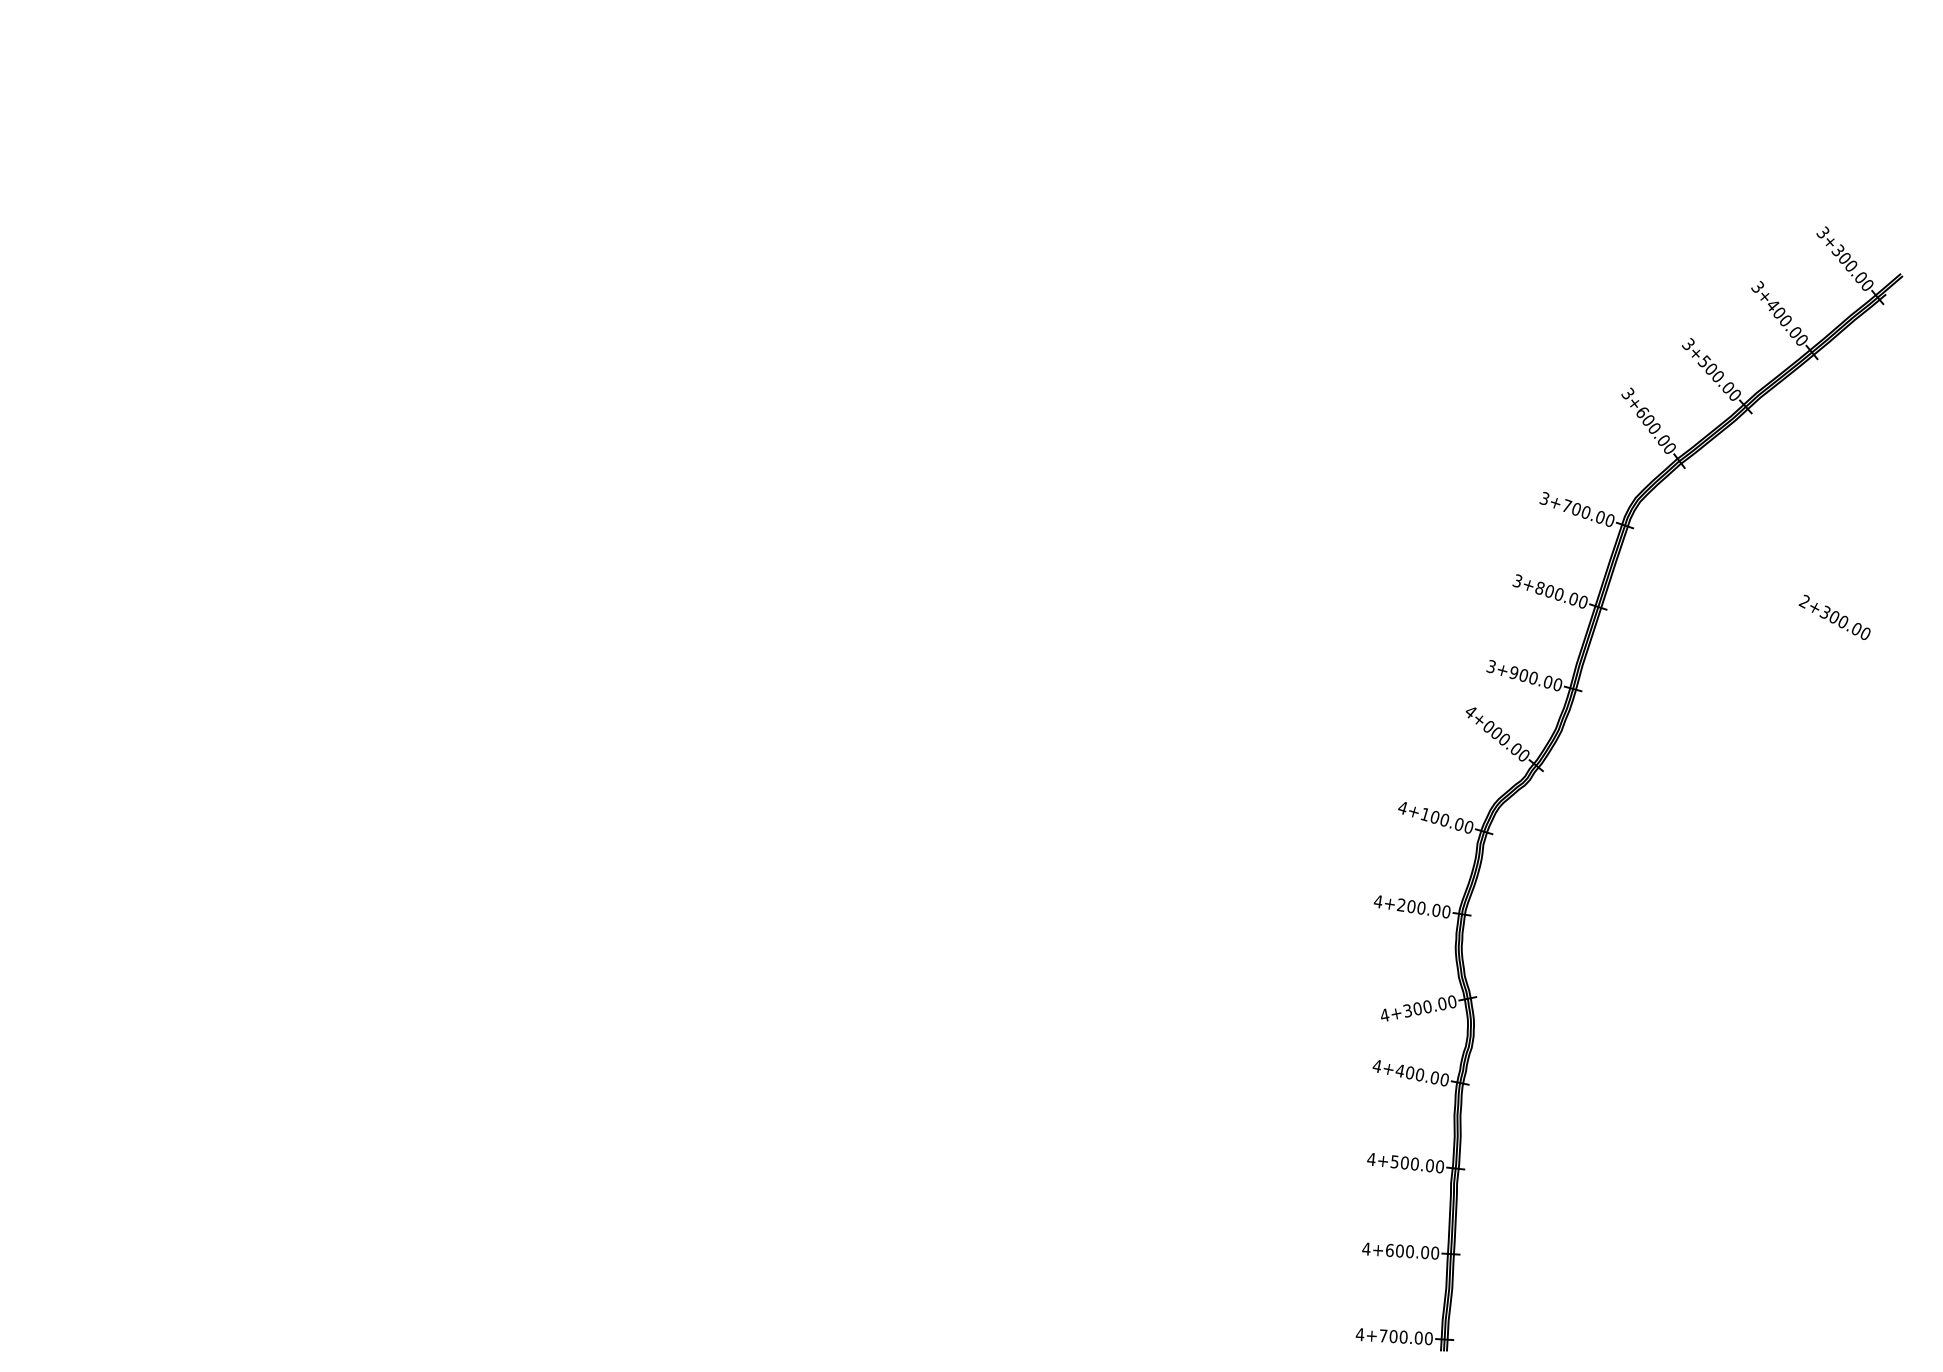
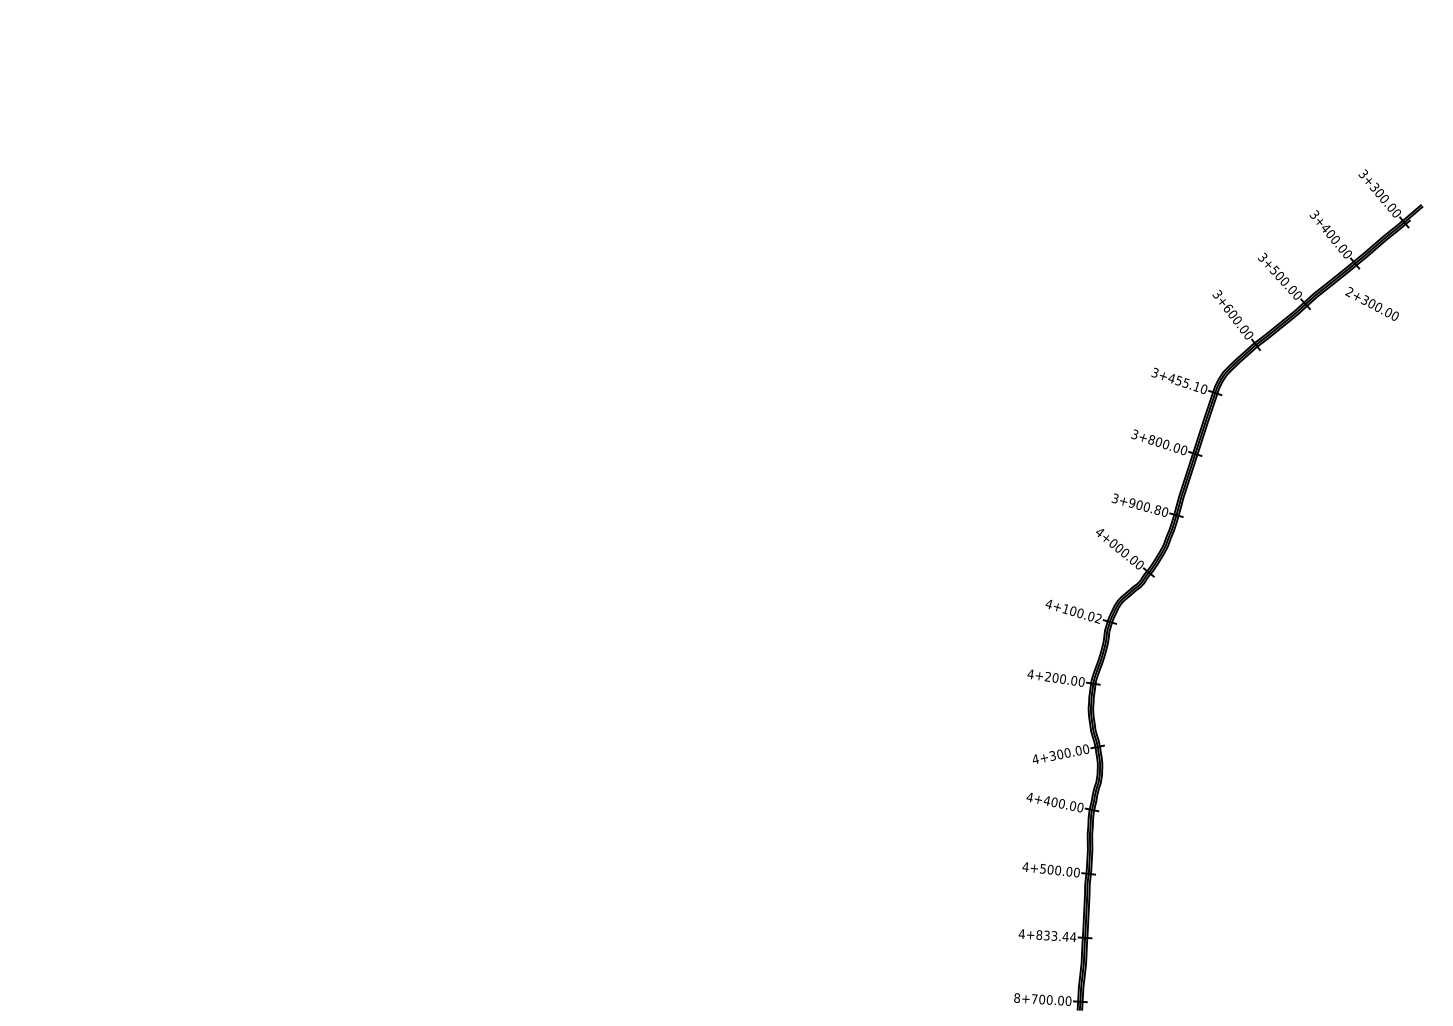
text: (1583, 511) -> (1184, 382), 3+700.00 -> 3+455.10
text: (1834, 616) -> (1371, 303), moved
text: (1547, 681) -> (1157, 509), 3+900.00 -> 3+900.80
text: (1468, 827) -> (1098, 618), 4+100.00 -> 4+100.02
text: (1412, 1251) -> (1056, 935), 4+600.00 -> 4+833.44
text: (1359, 1334) -> (1016, 998), 4+700.00 -> 8+700.00

